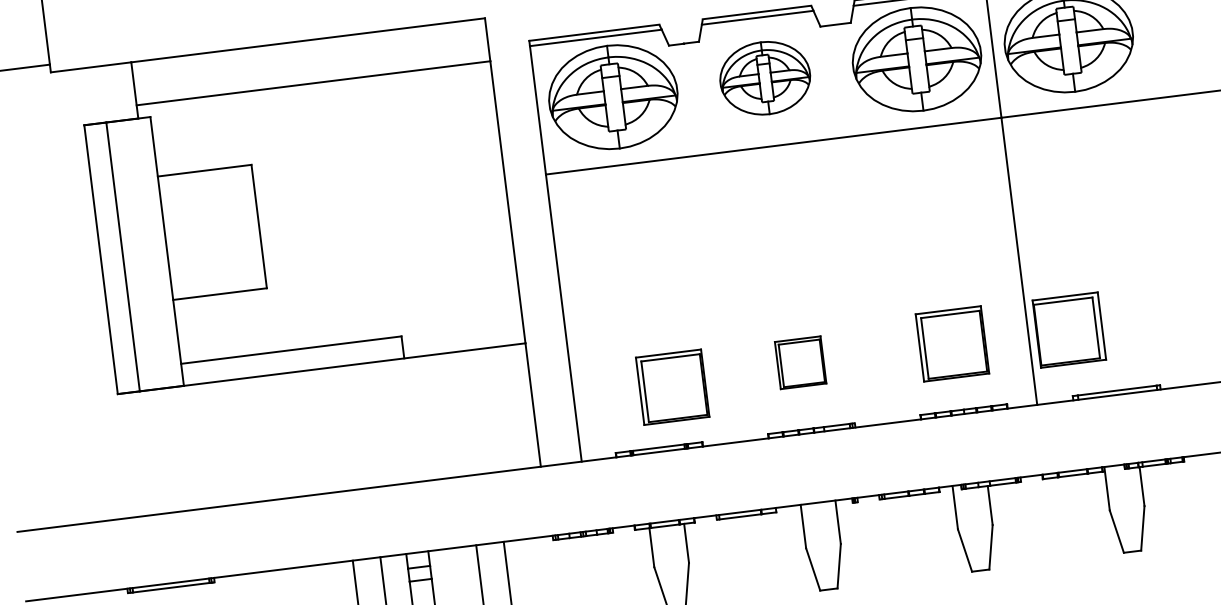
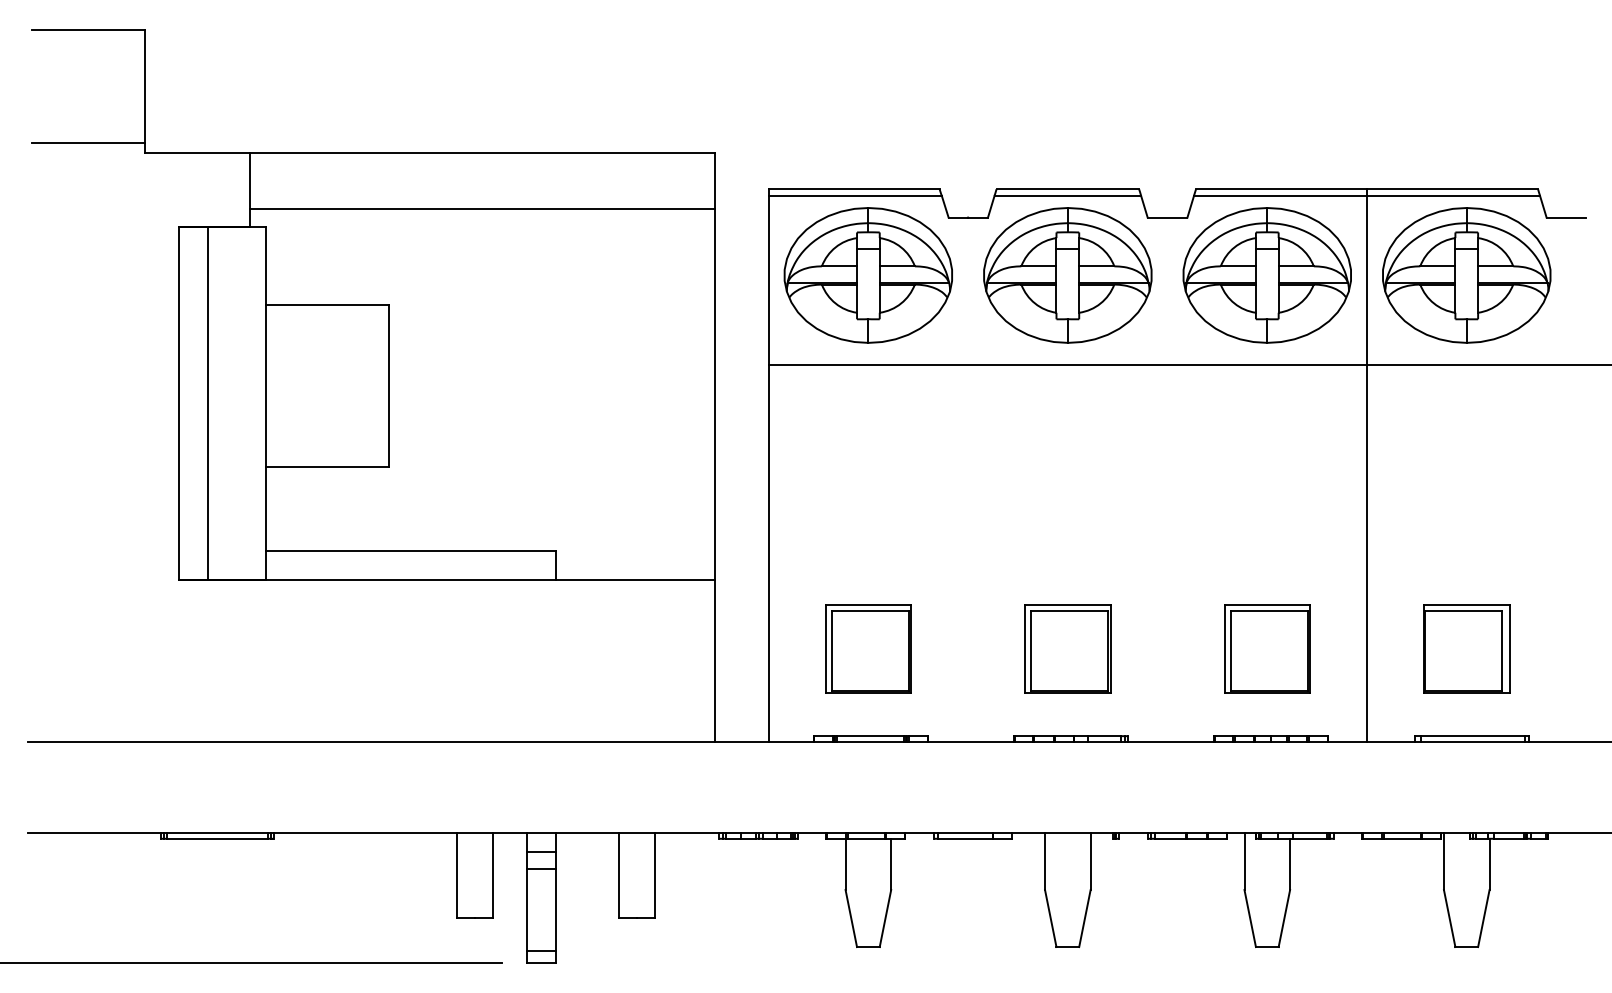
part: (764, 78) -> (1067, 275), size x1.43
part: (1069, 329) -> (1466, 648), moved
part: (800, 362) -> (1067, 648), size x1.43
part: (672, 386) -> (868, 648), moved

